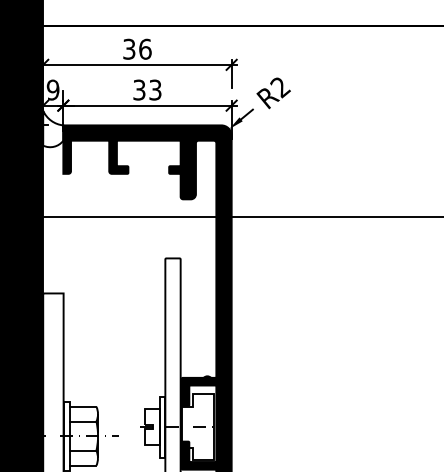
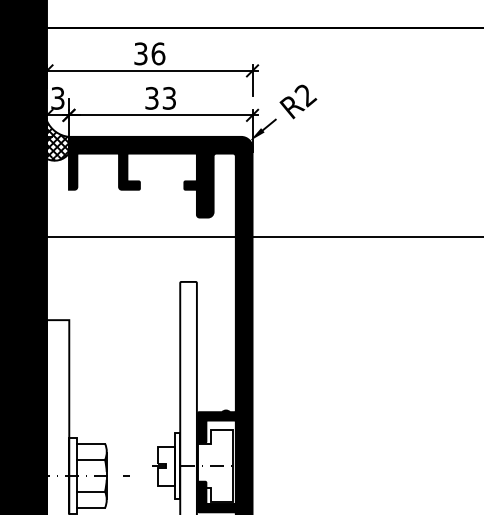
text: (52, 90) -> (57, 98), 9 -> 3
hatch: (53, 128) -> (58, 140), added

